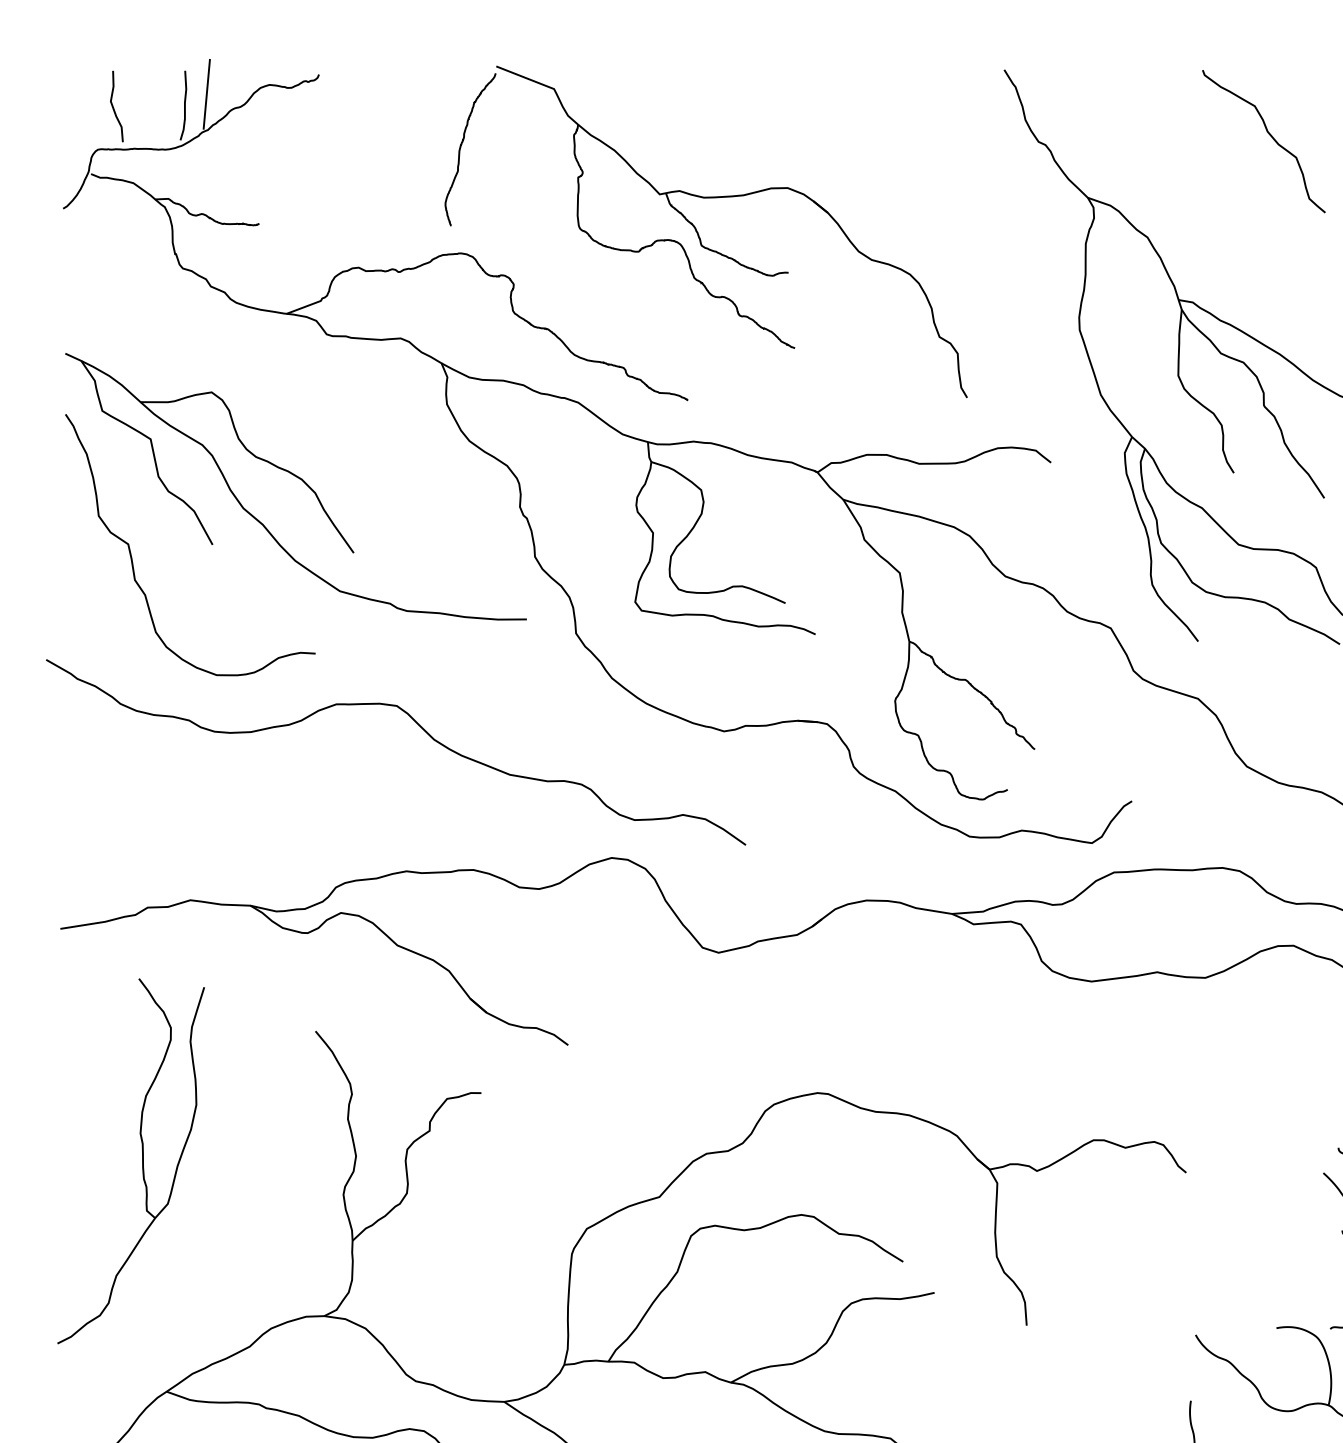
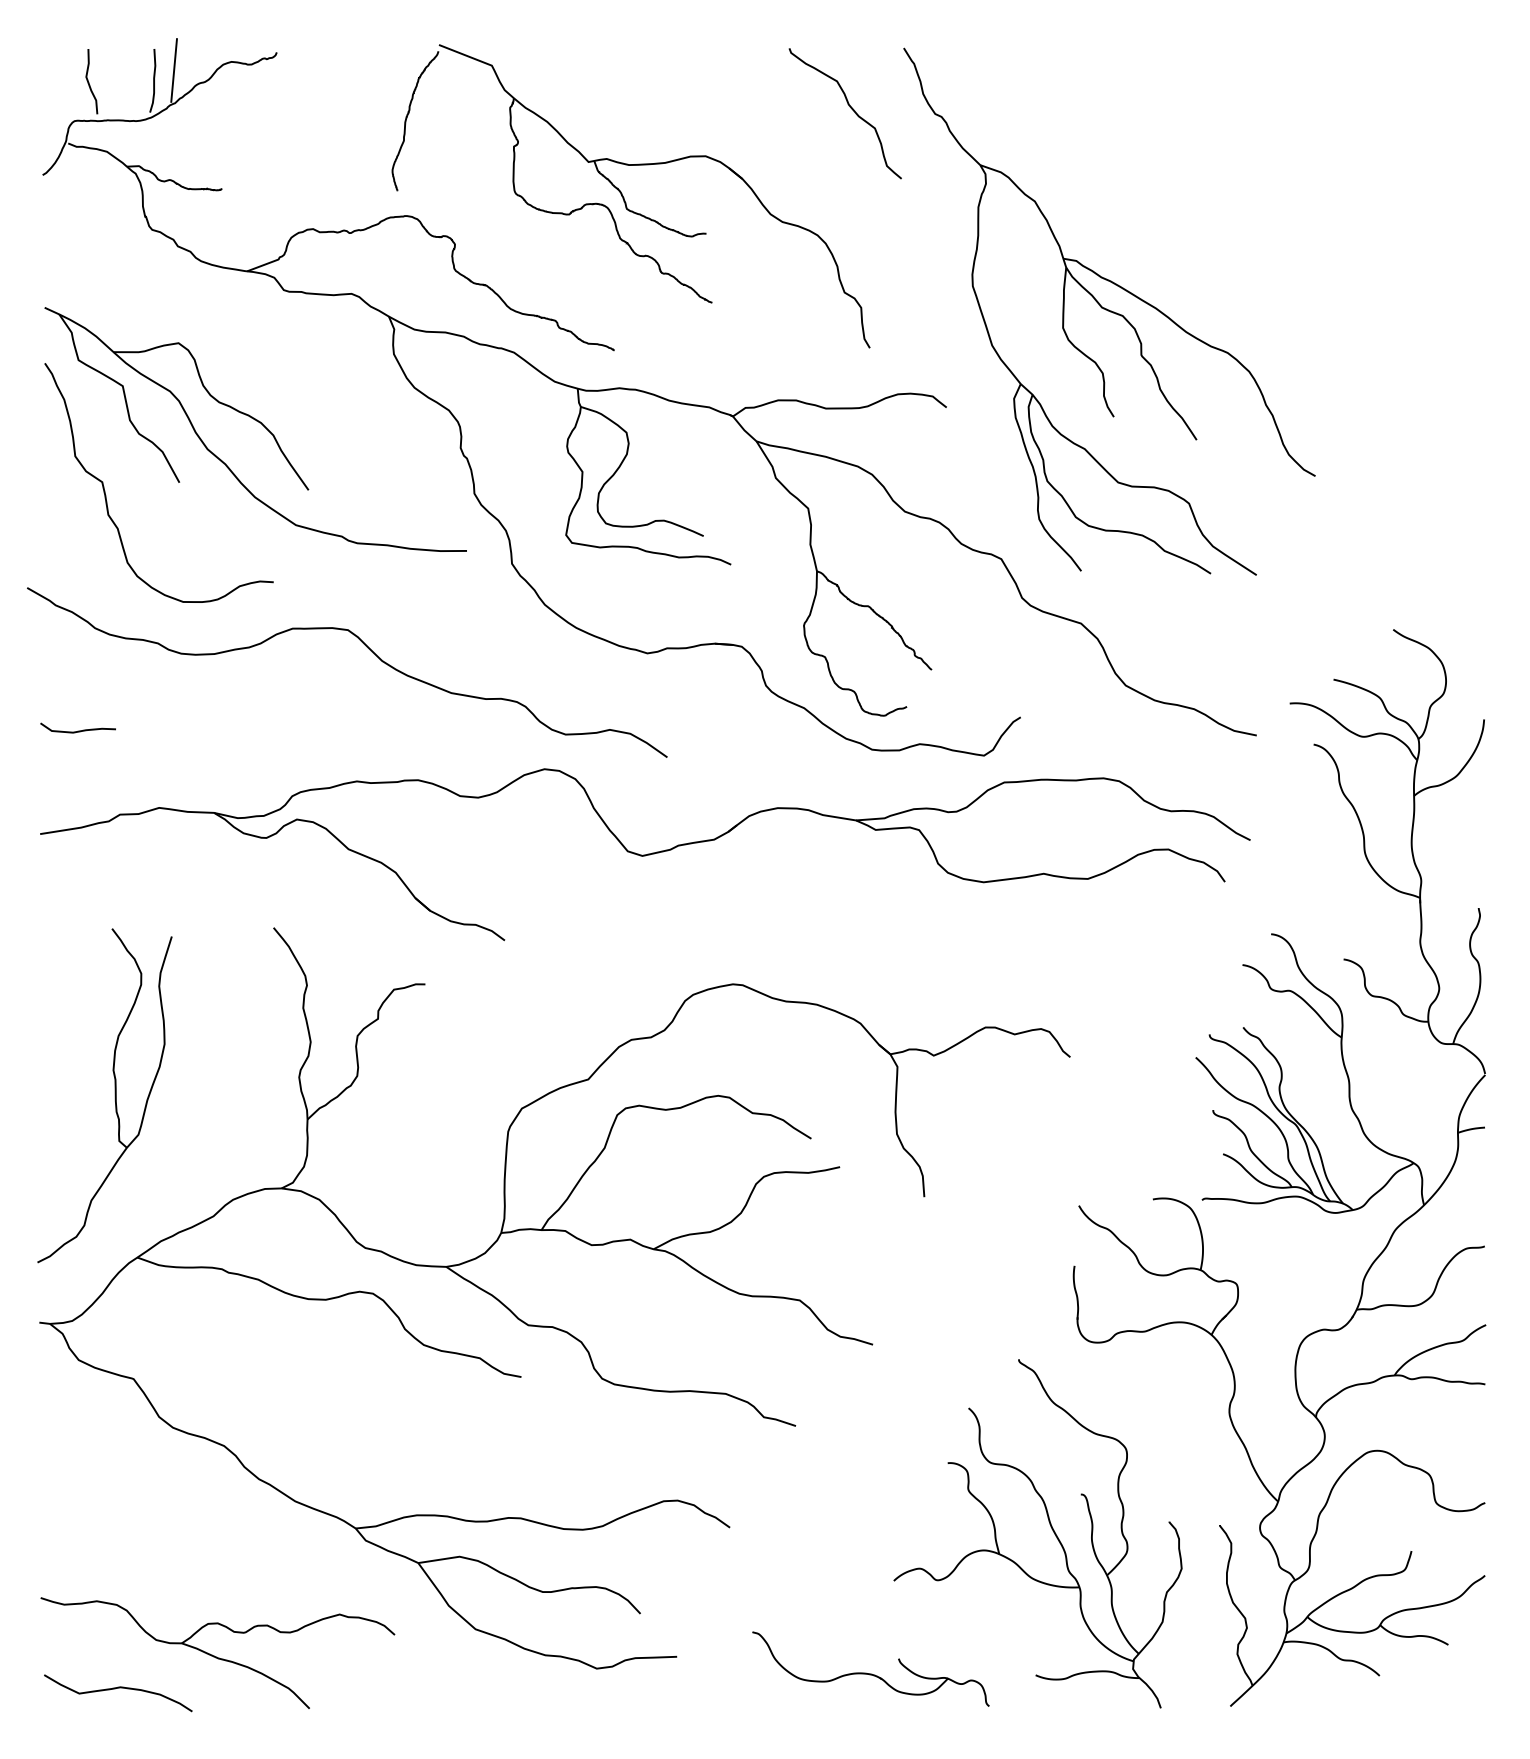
curve: (1268, 134) -> (849, 107), moved
curve: (101, 815) -> (77, 730), added
part: (141, 1161) -> (114, 1095), moved

